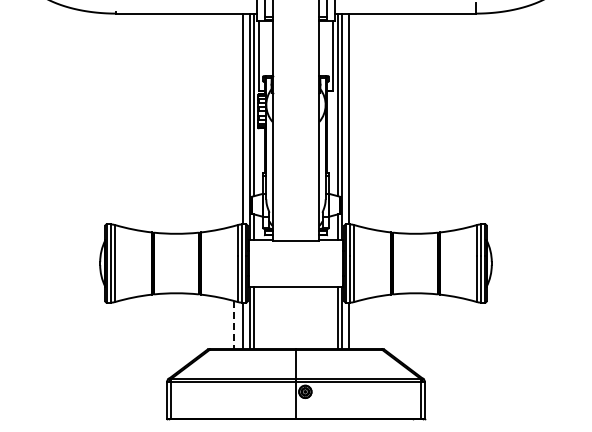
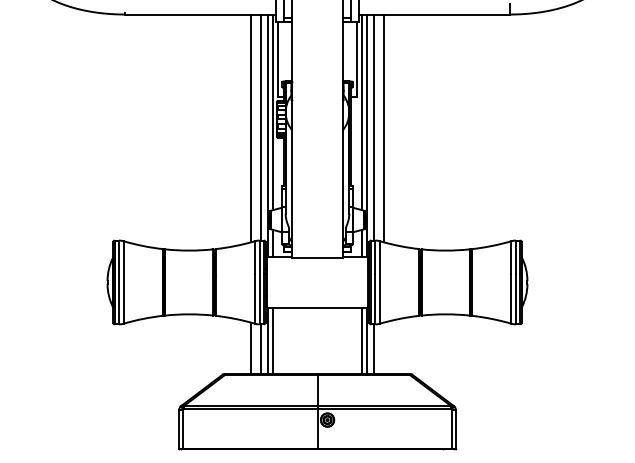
line: (234, 119) -> (251, 128), added
line: (357, 119) -> (383, 128), added
line: (234, 324) -> (251, 347), dashed -> solid

